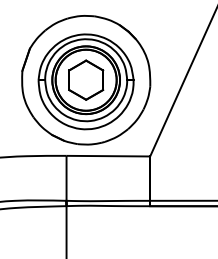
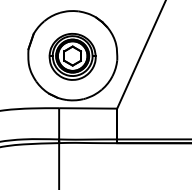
part: (85, 81) -> (72, 56), size x0.7

